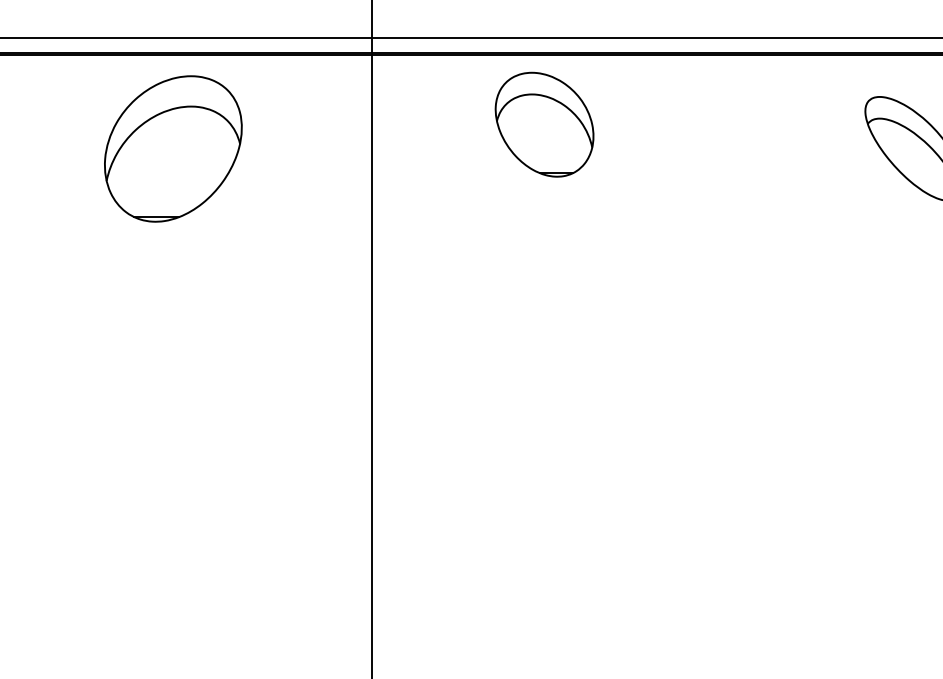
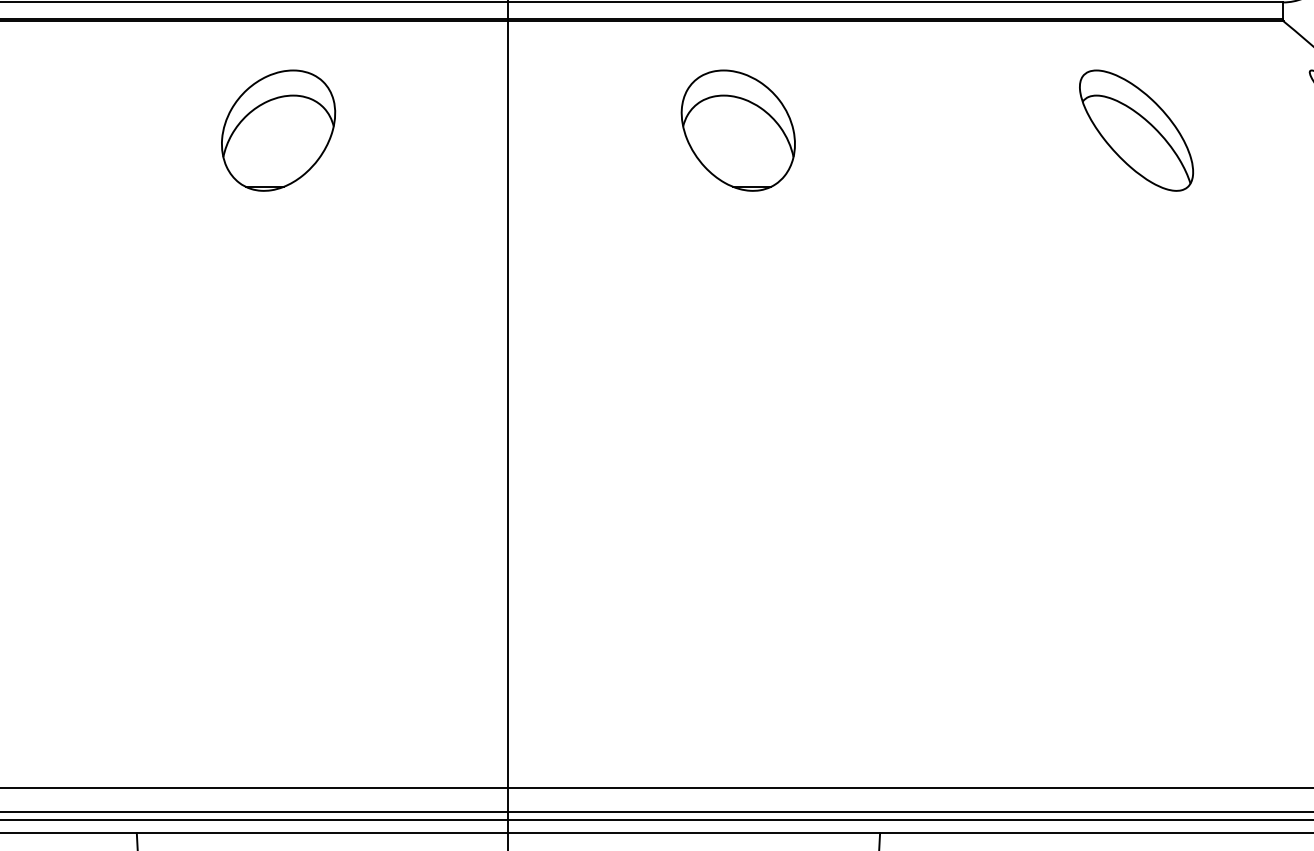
part: (543, 124) -> (737, 130), moved
part: (173, 148) -> (278, 130), size x0.71

